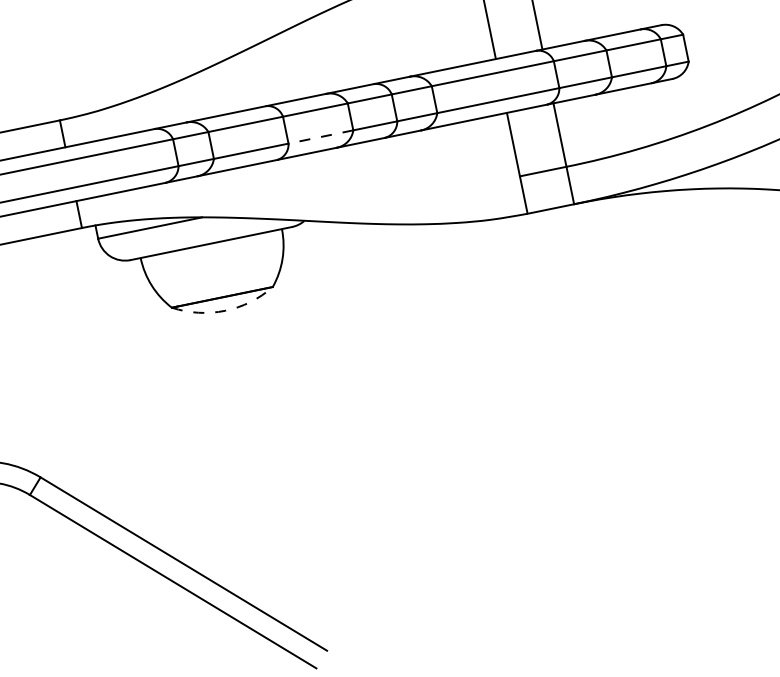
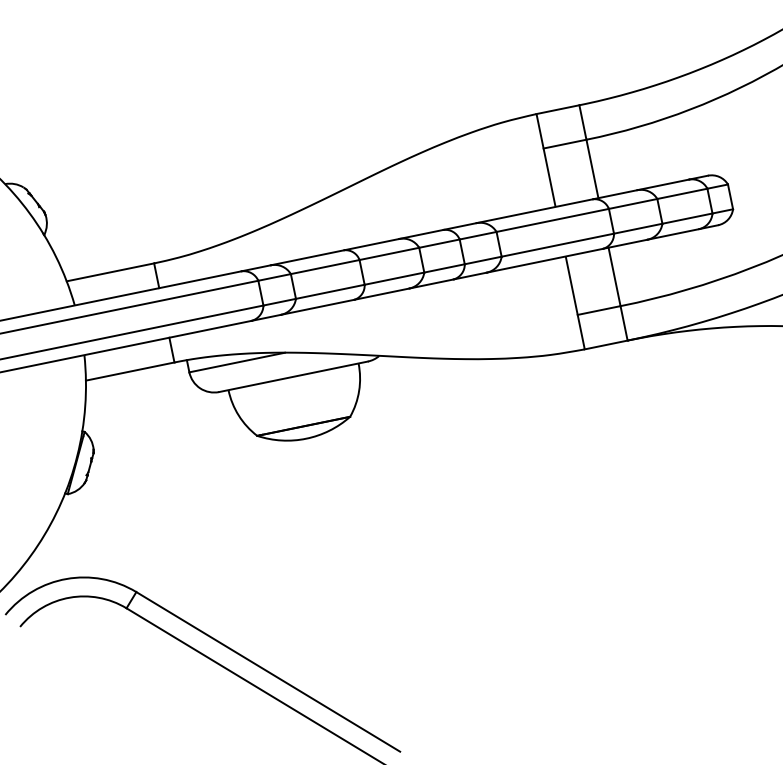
line: (319, 136) -> (393, 278), dashed -> solid
arc: (225, 310) -> (306, 438), dashed -> solid

